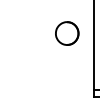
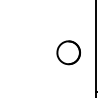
part: (67, 33) -> (69, 52), moved

